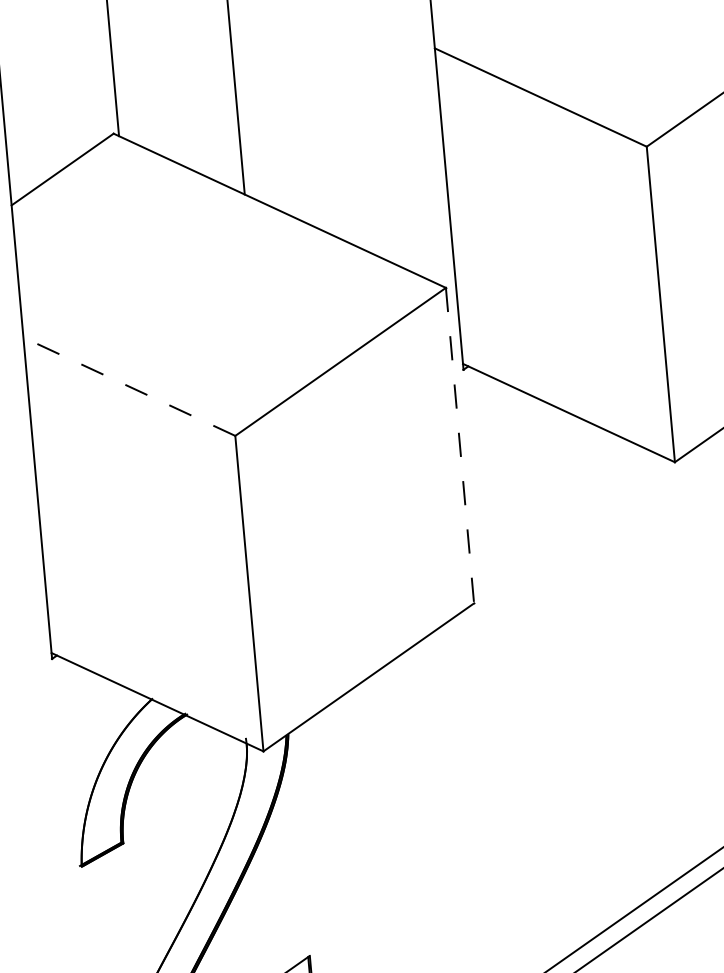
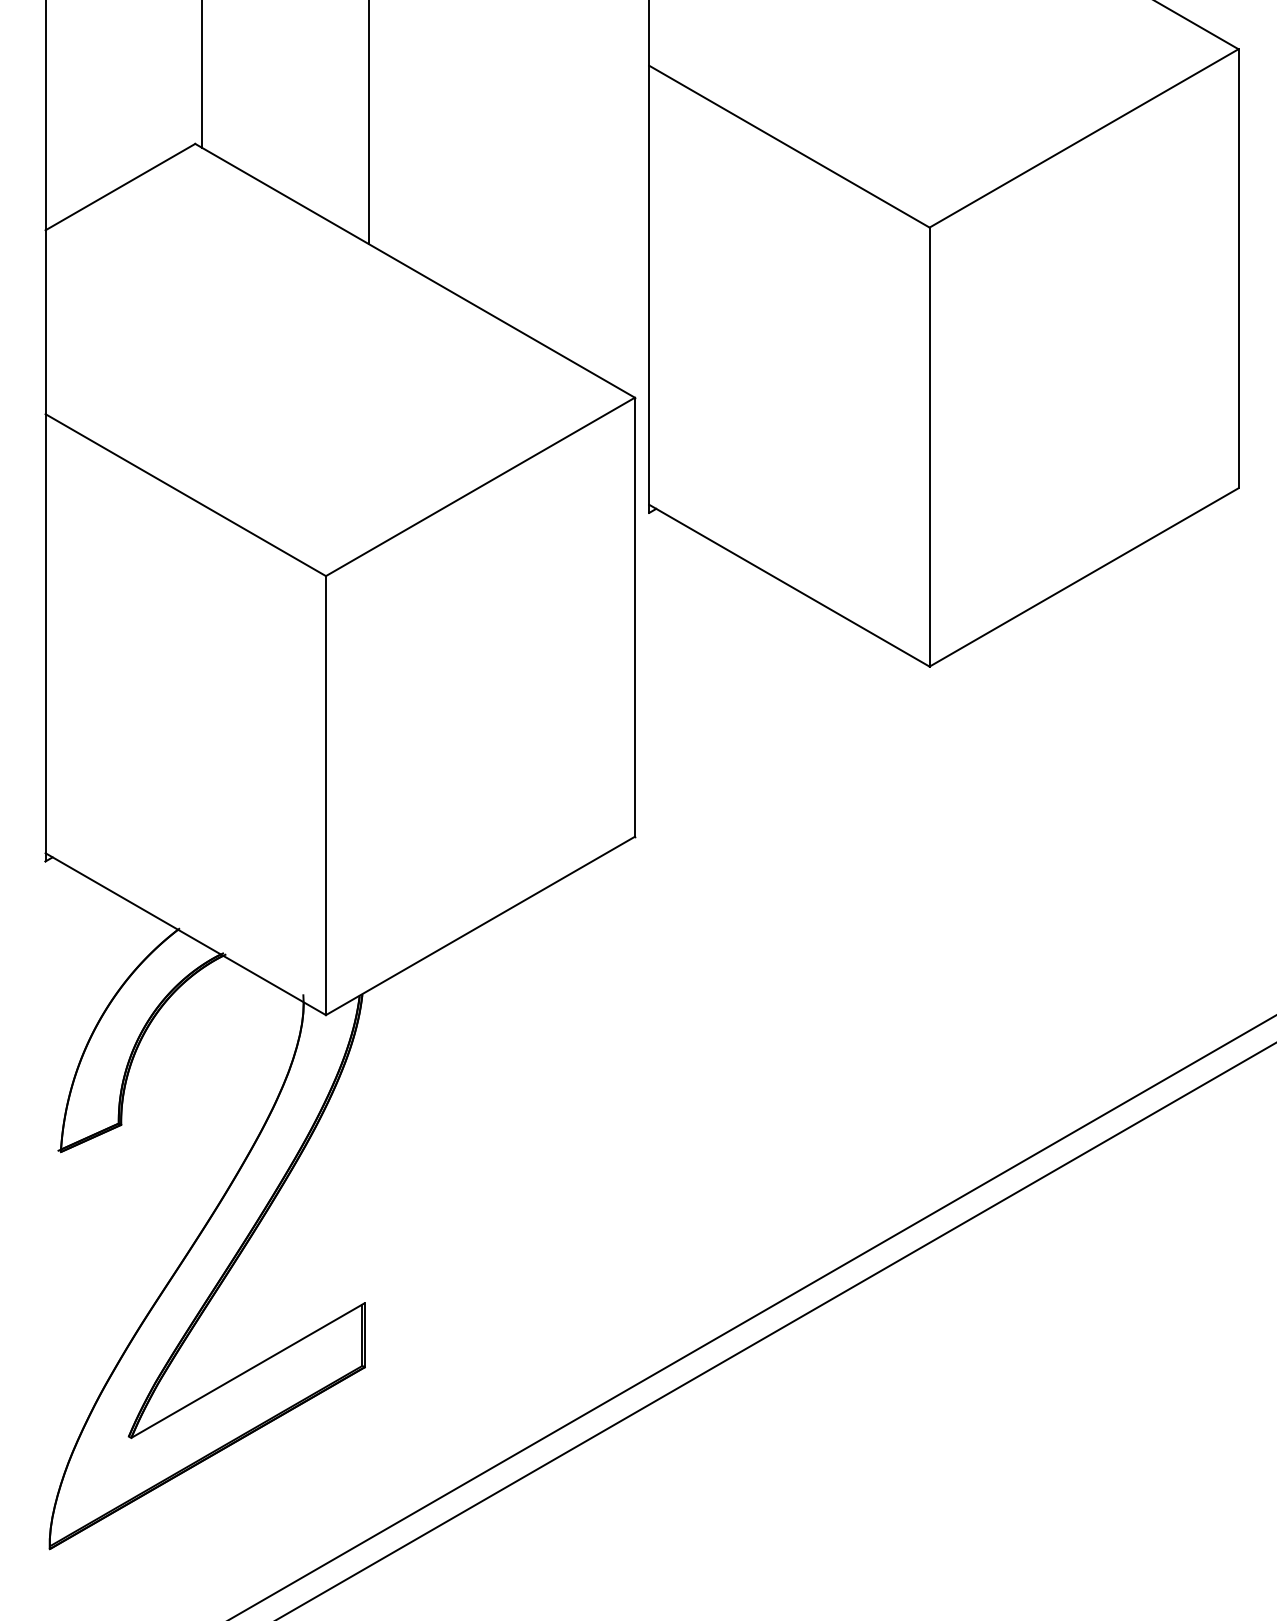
line: (129, 386) -> (185, 495), dashed -> solid
line: (459, 445) -> (634, 617), dashed -> solid

